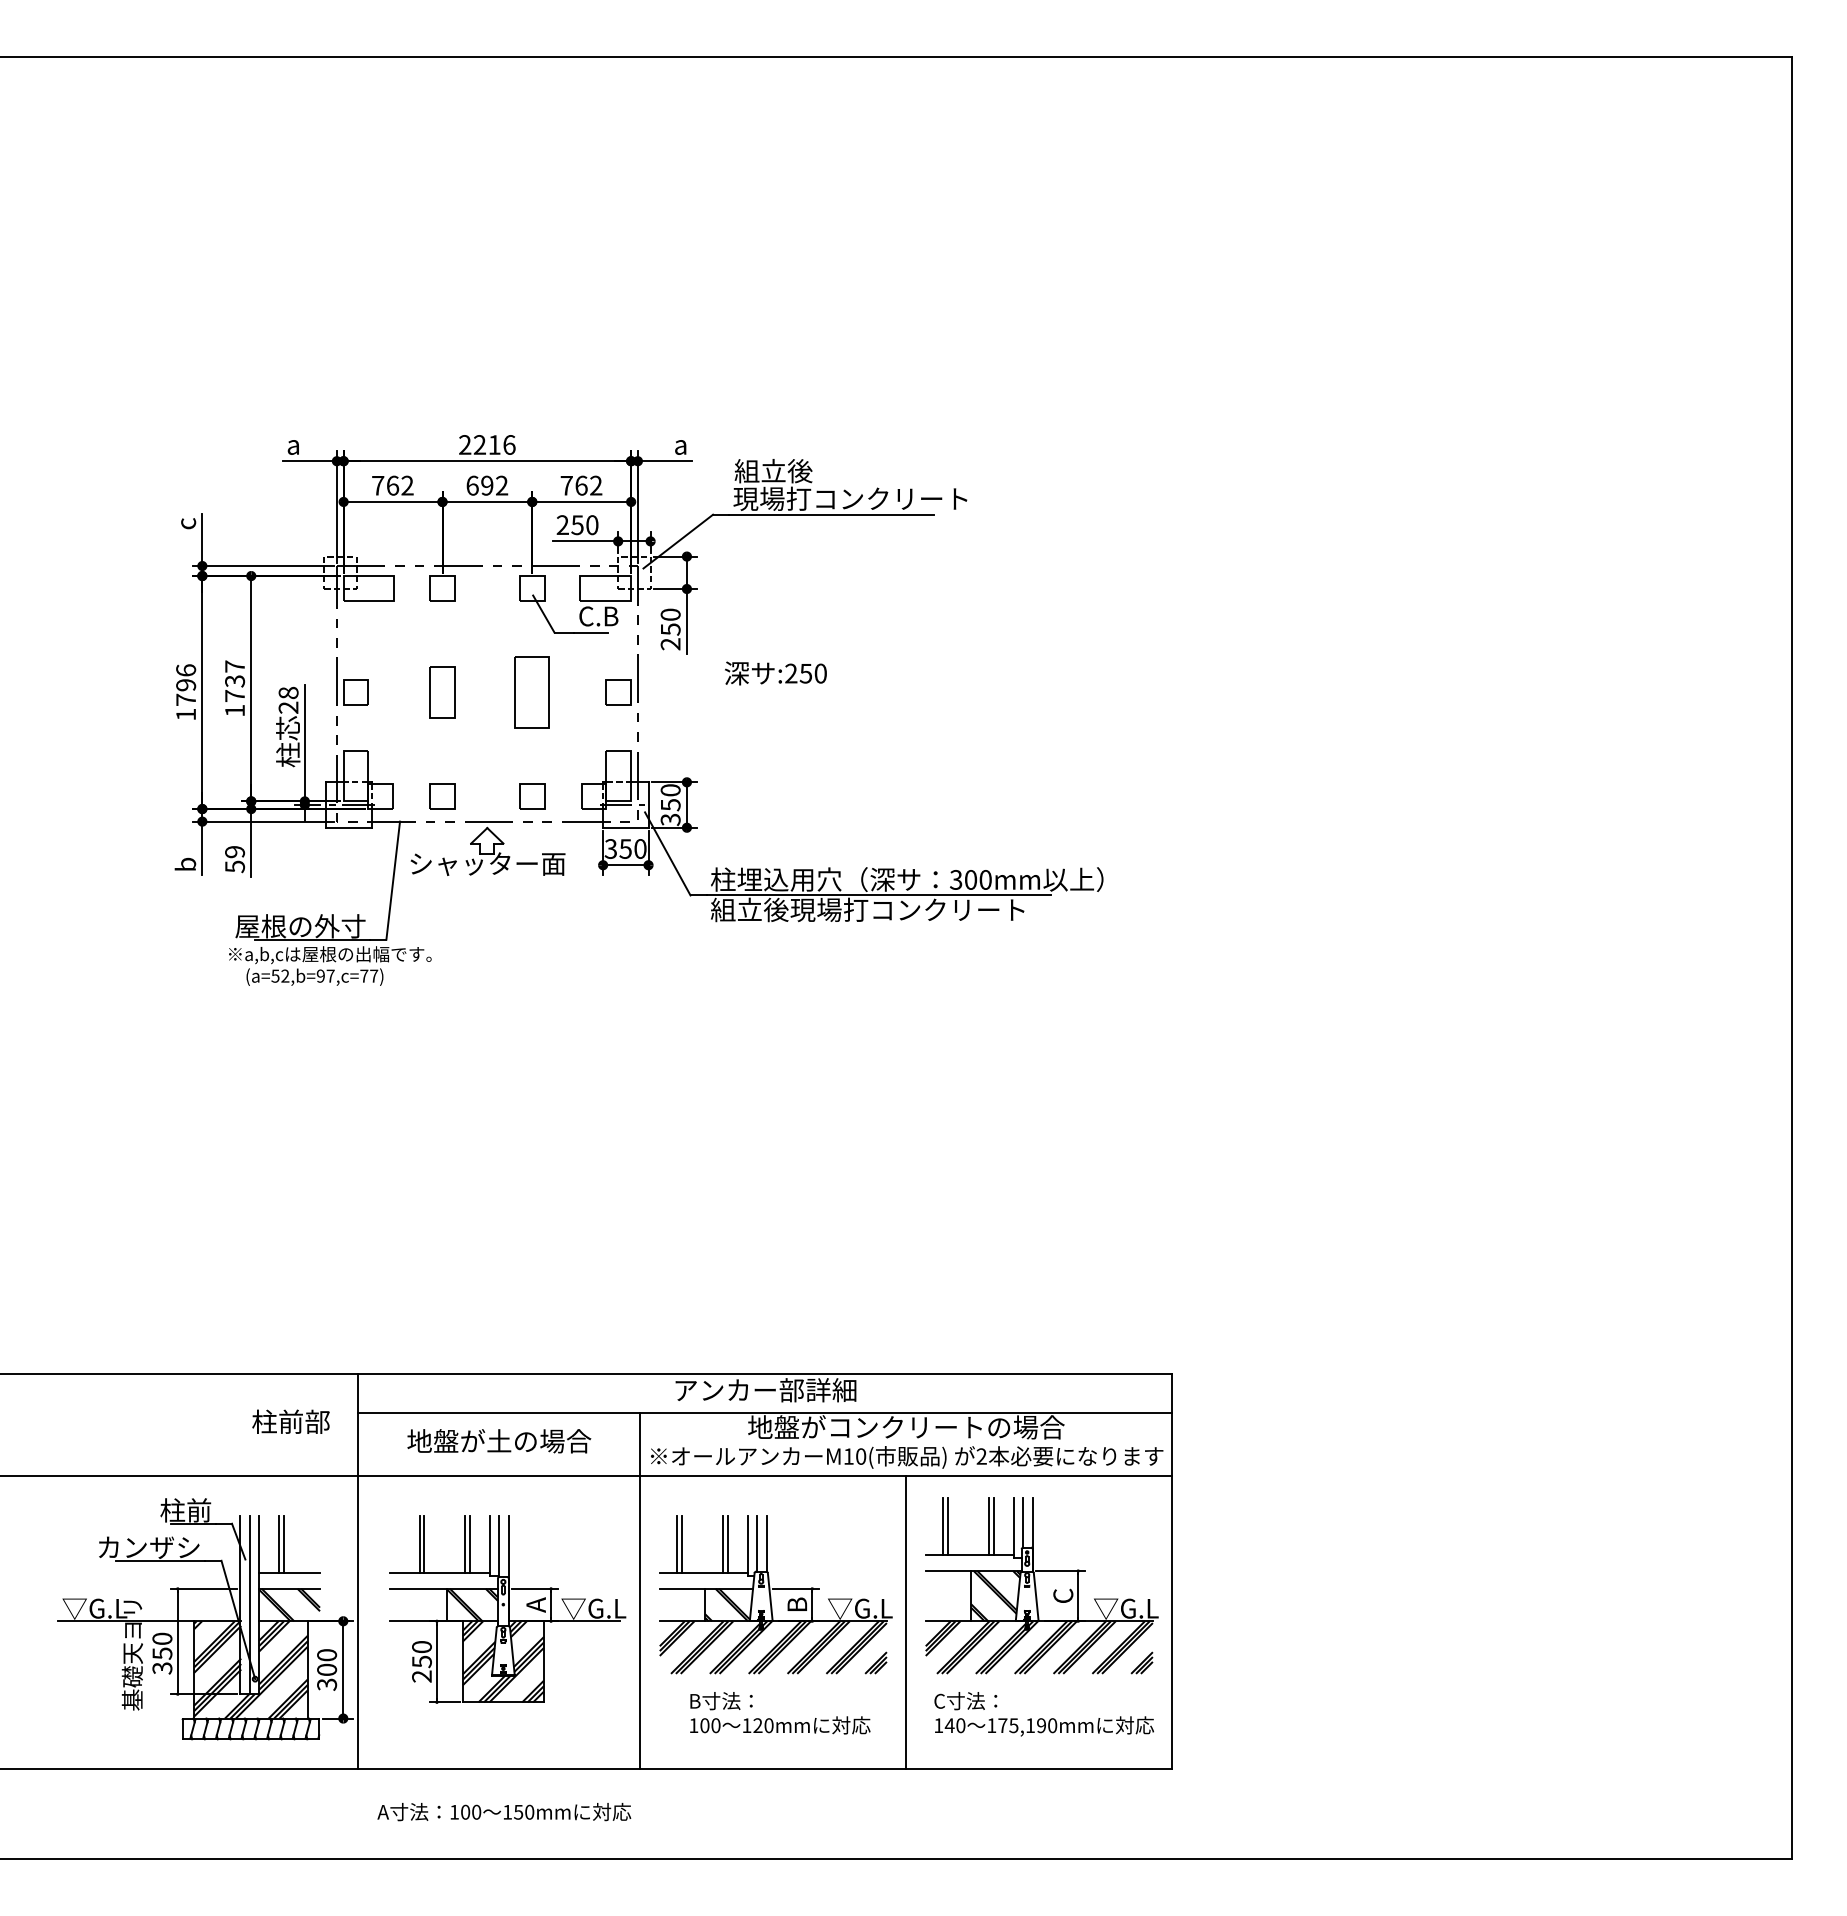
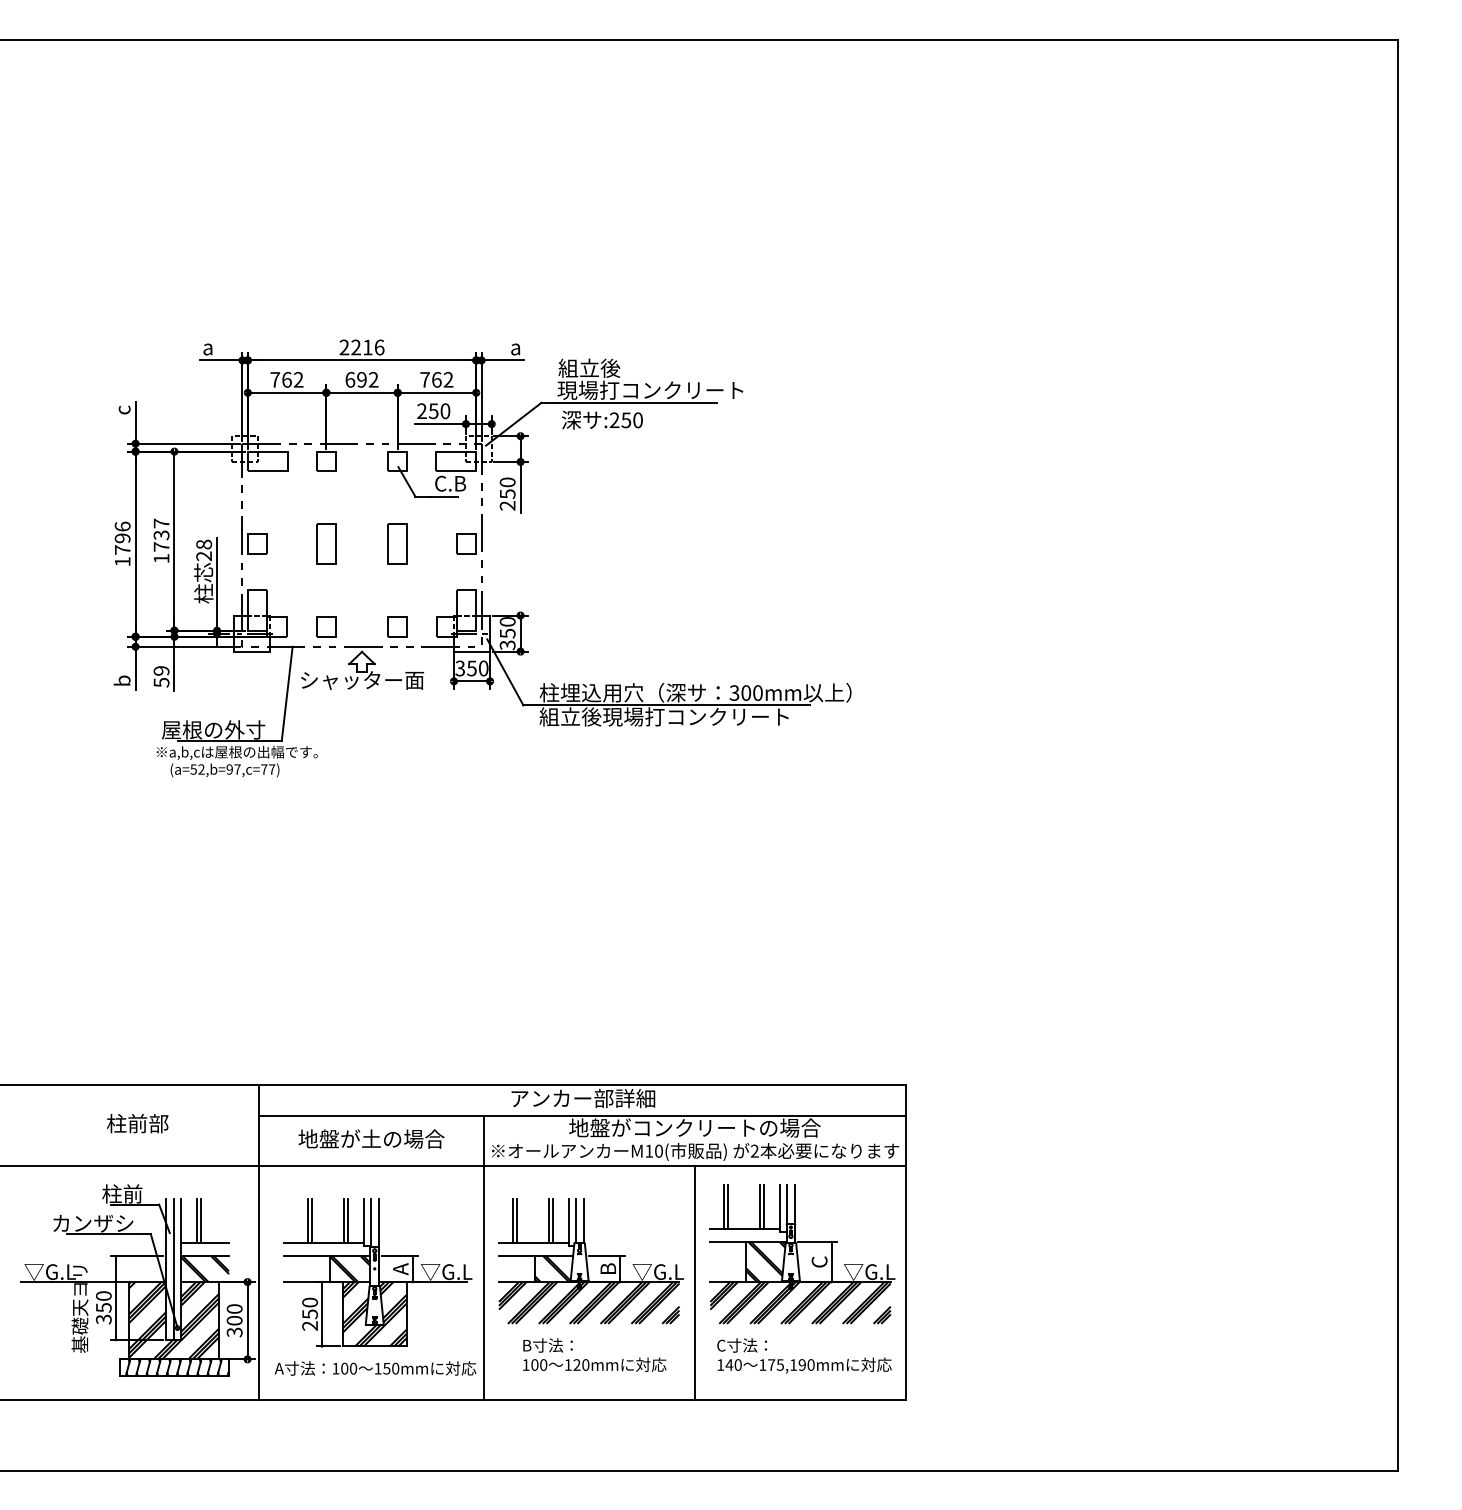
text: (775, 673) -> (602, 420), moved
part: (532, 692) -> (397, 544), size x0.71
text: (290, 1421) -> (137, 1123), moved
text: (504, 1812) -> (375, 1368), moved

